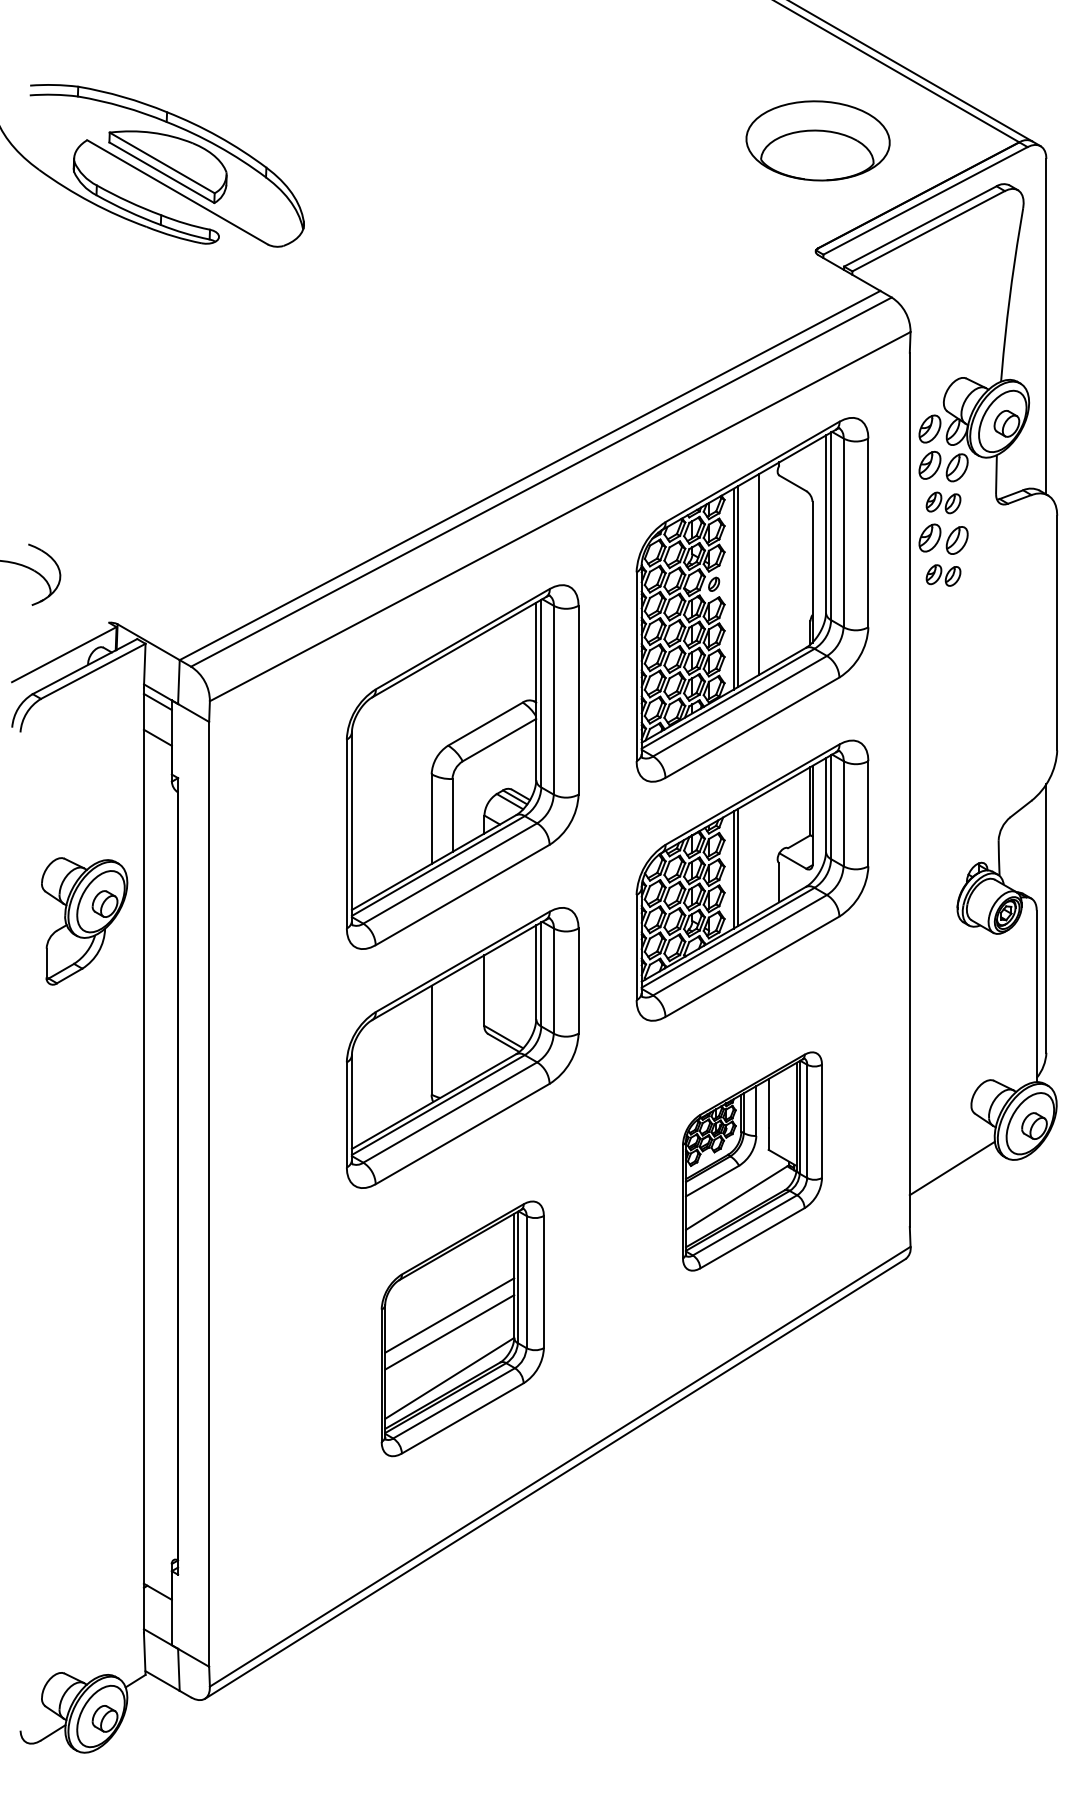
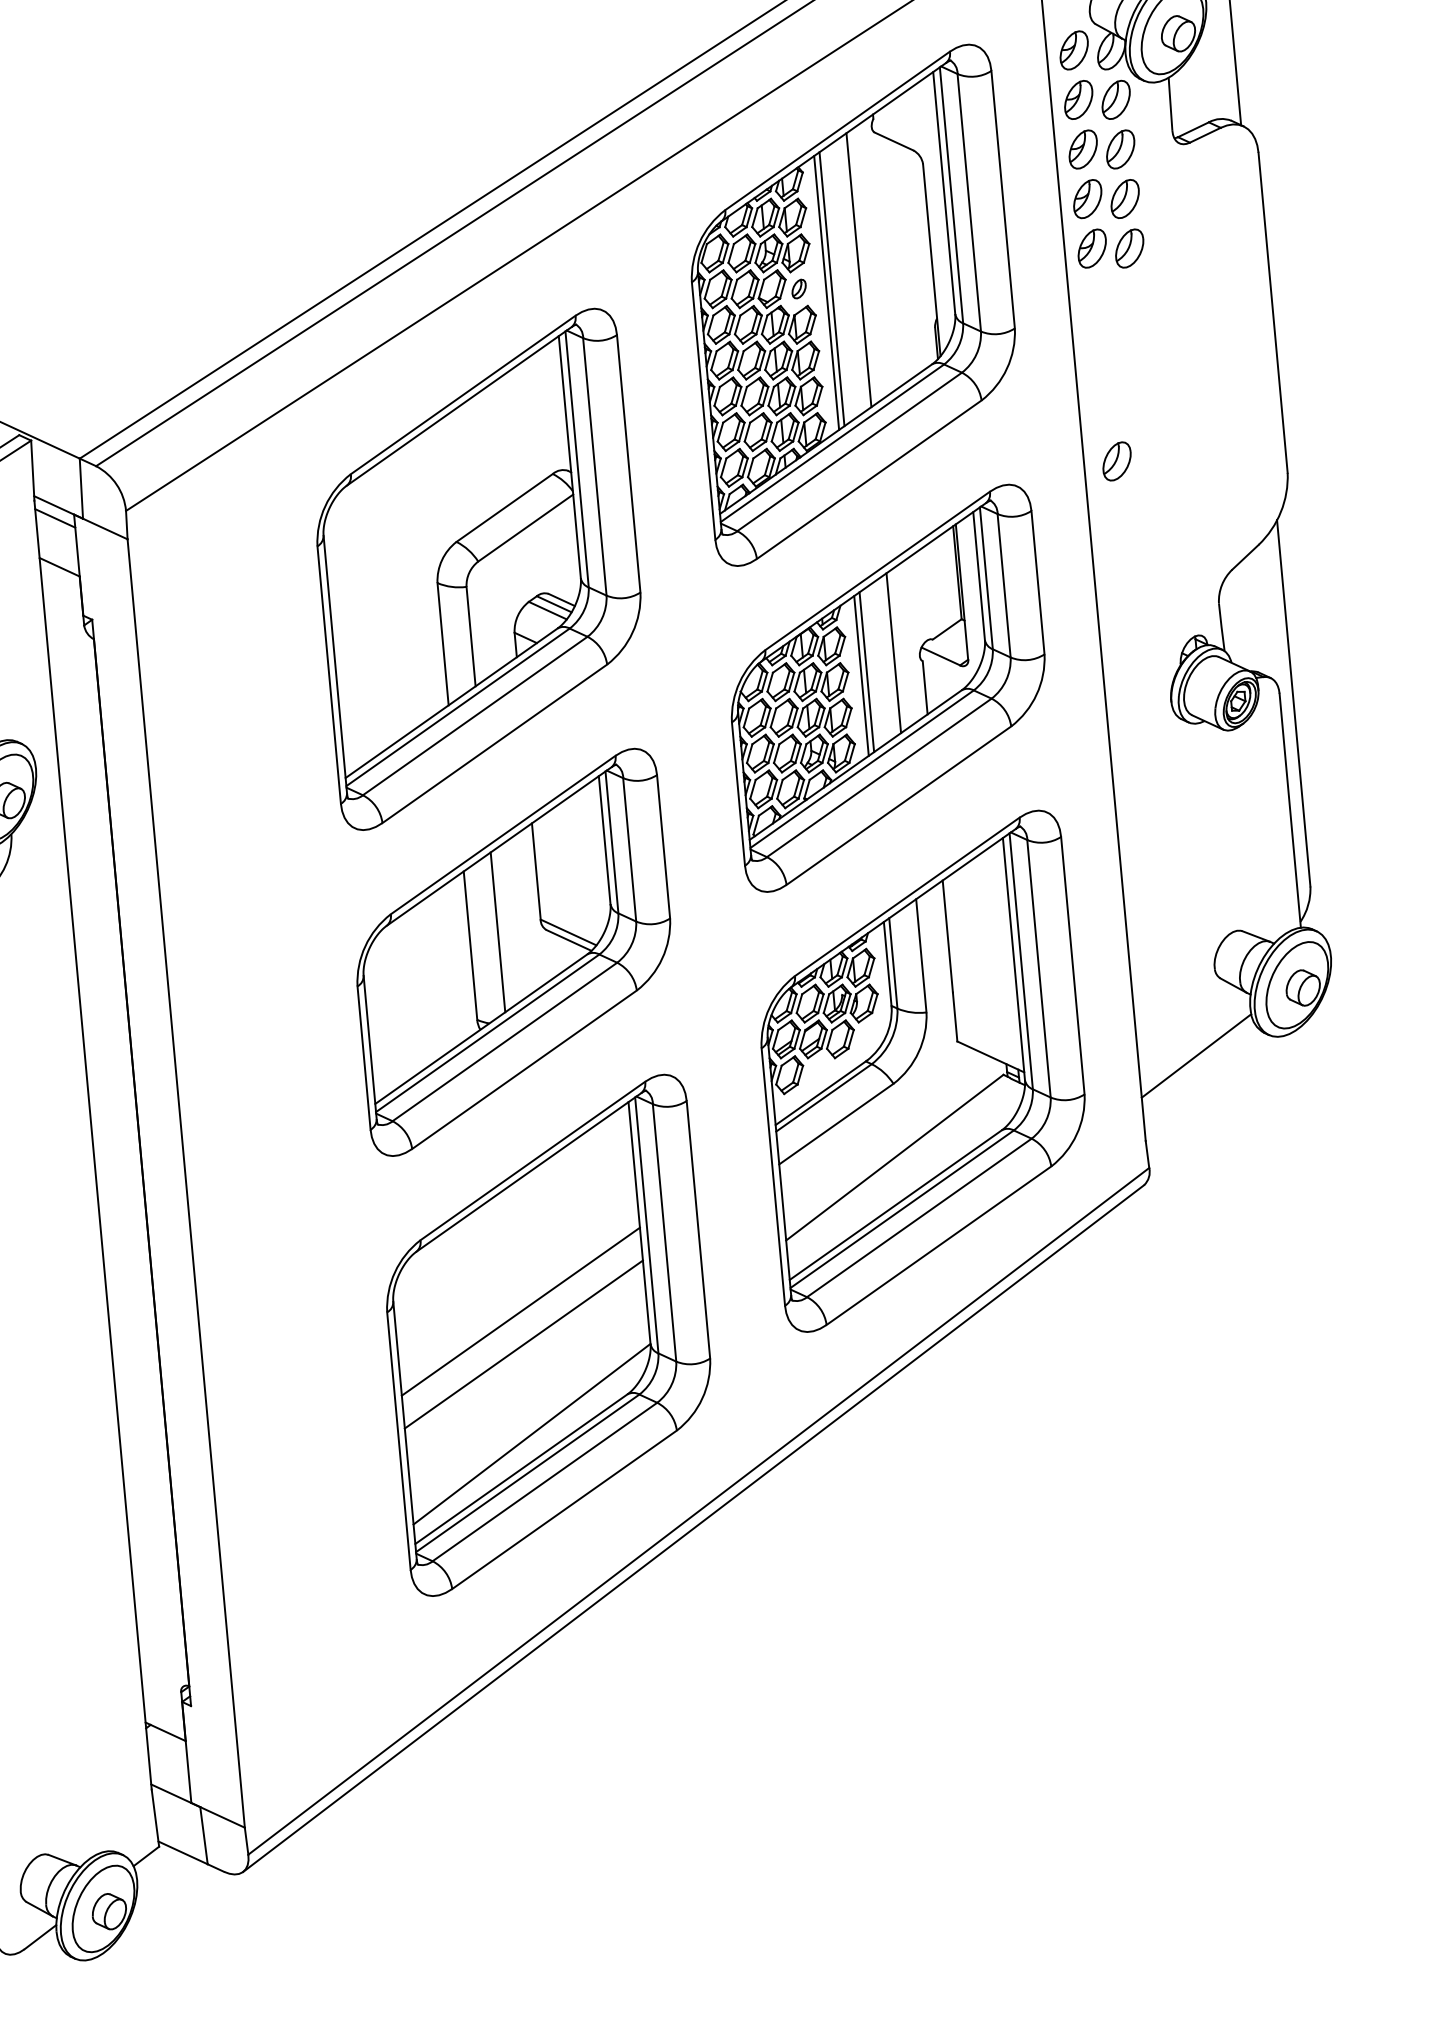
part: (943, 502) -> (1101, 148), size x1.43
part: (943, 575) -> (1110, 248), size x1.43
part: (933, 730) -> (1116, 461), added
line: (758, 855) -> (893, 653), added
line: (452, 1031) -> (497, 931), added
part: (752, 1161) -> (923, 1071), size x1.67
part: (462, 1328) -> (548, 1334), size x1.43

